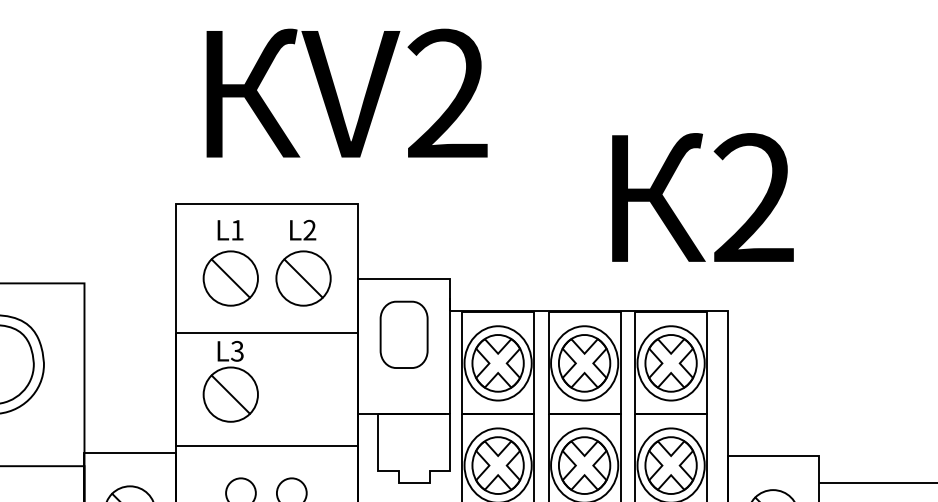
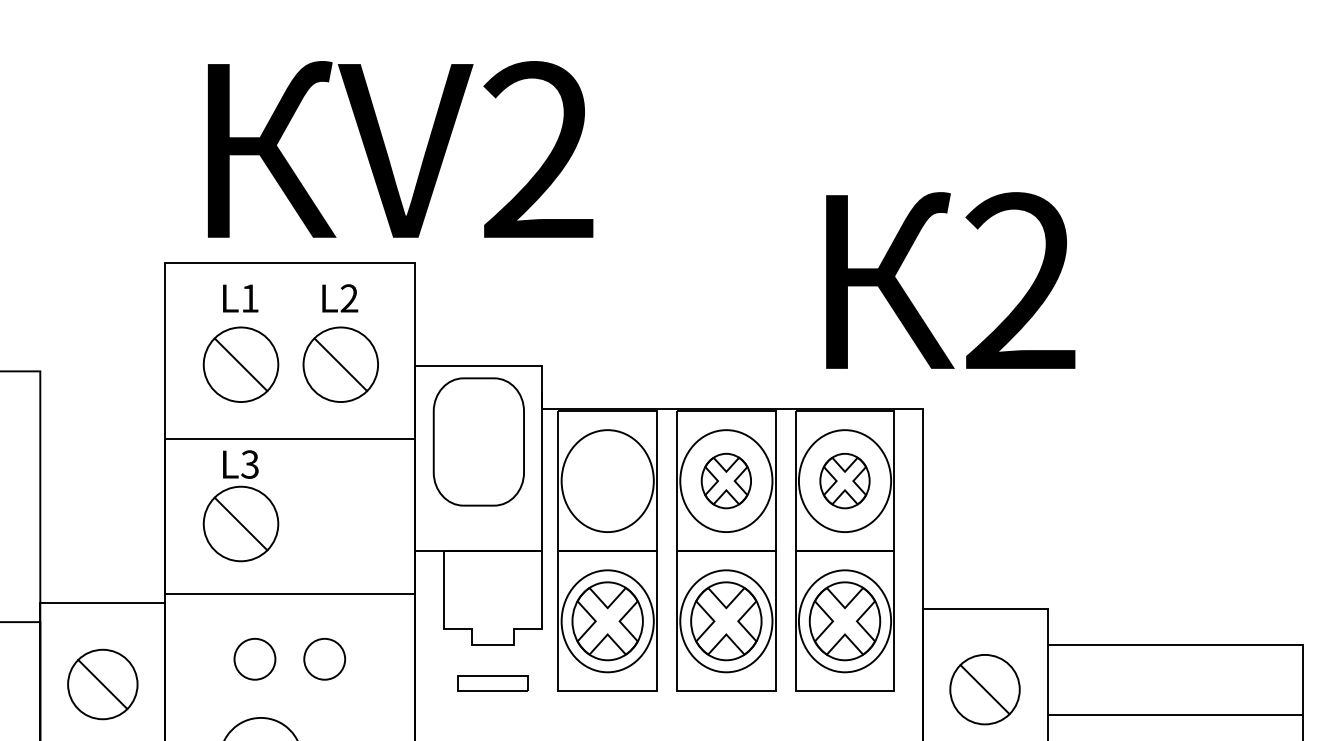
text: (347, 93) -> (400, 149), moved
text: (702, 197) -> (950, 280), moved
part: (403, 334) -> (478, 441), size x1.4
part: (497, 362) -> (607, 480), removed
part: (584, 362) -> (726, 480), size x0.7
part: (670, 362) -> (844, 480), size x0.7

